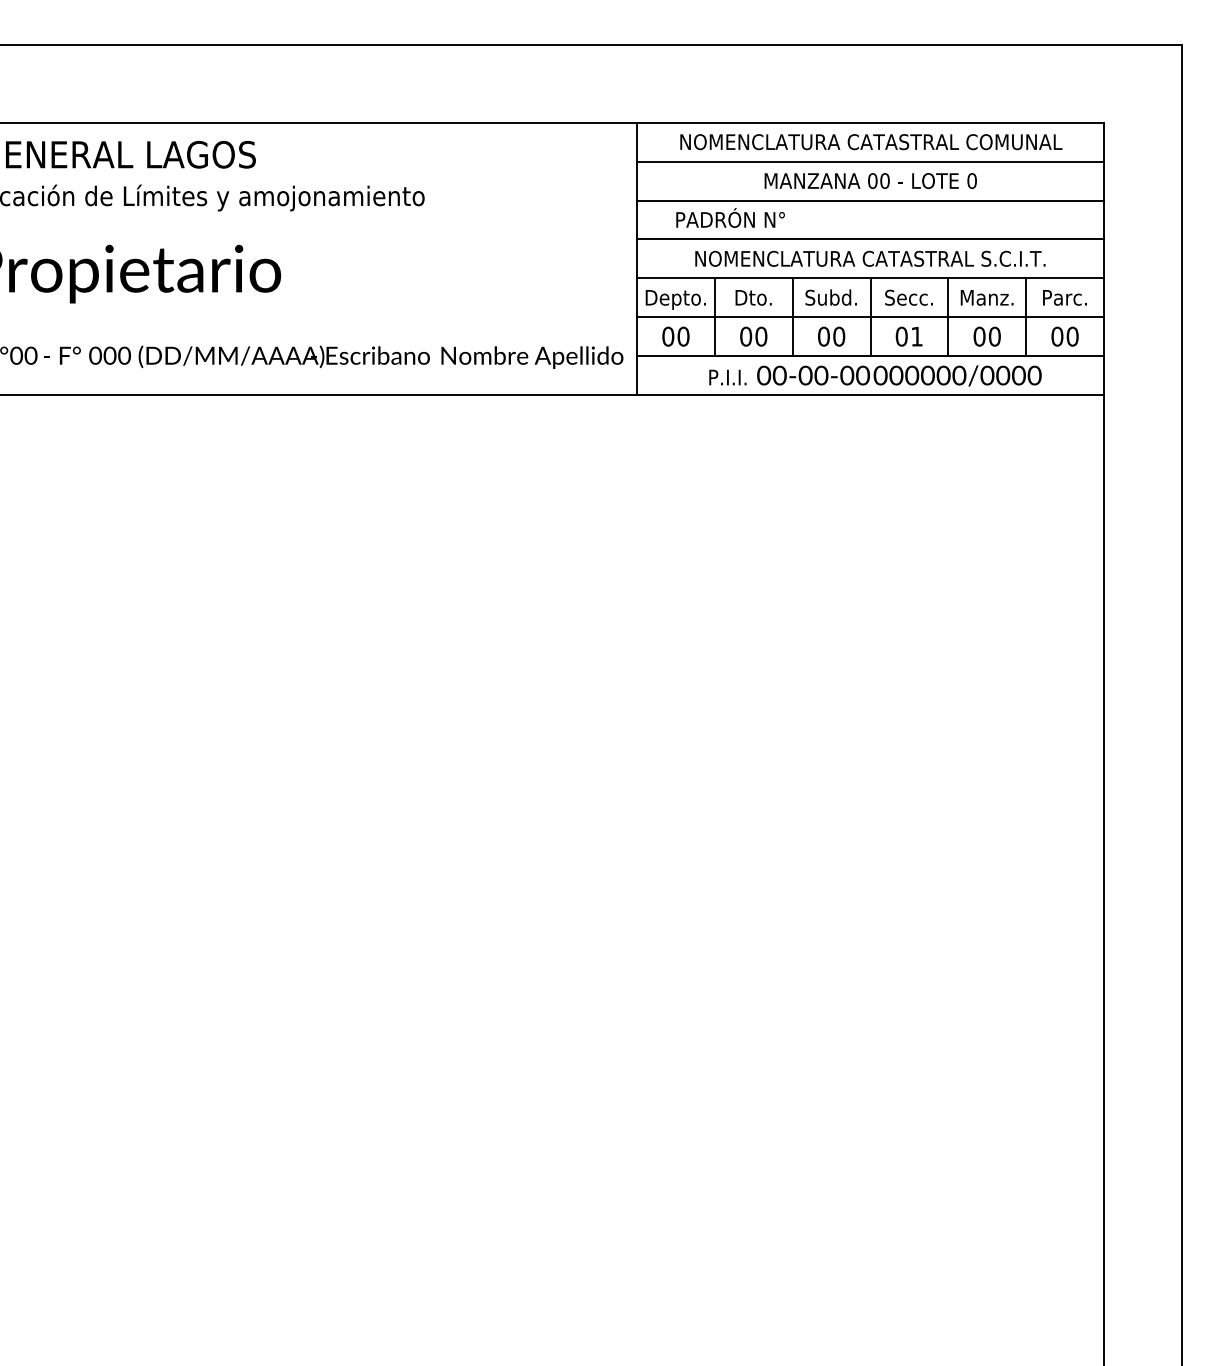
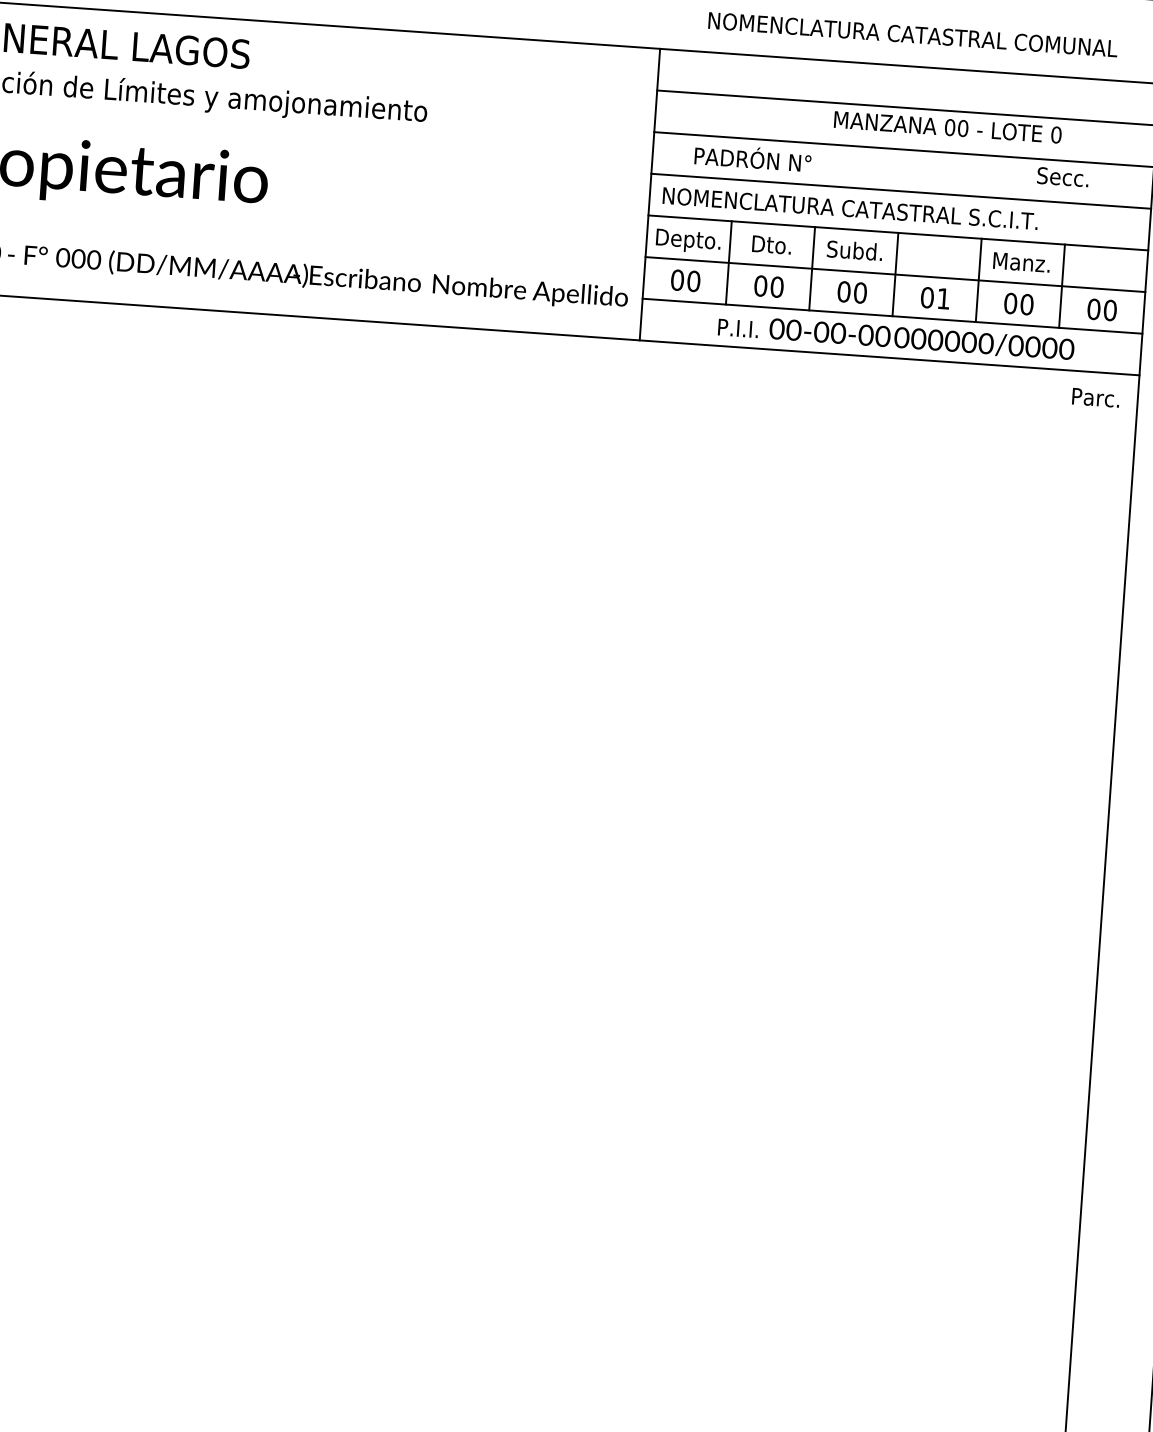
text: (871, 142) -> (913, 35), moved
text: (870, 180) -> (947, 126), moved
text: (870, 258) -> (850, 208), moved
text: (908, 297) -> (1062, 176), moved
text: (1064, 297) -> (1095, 397), moved

